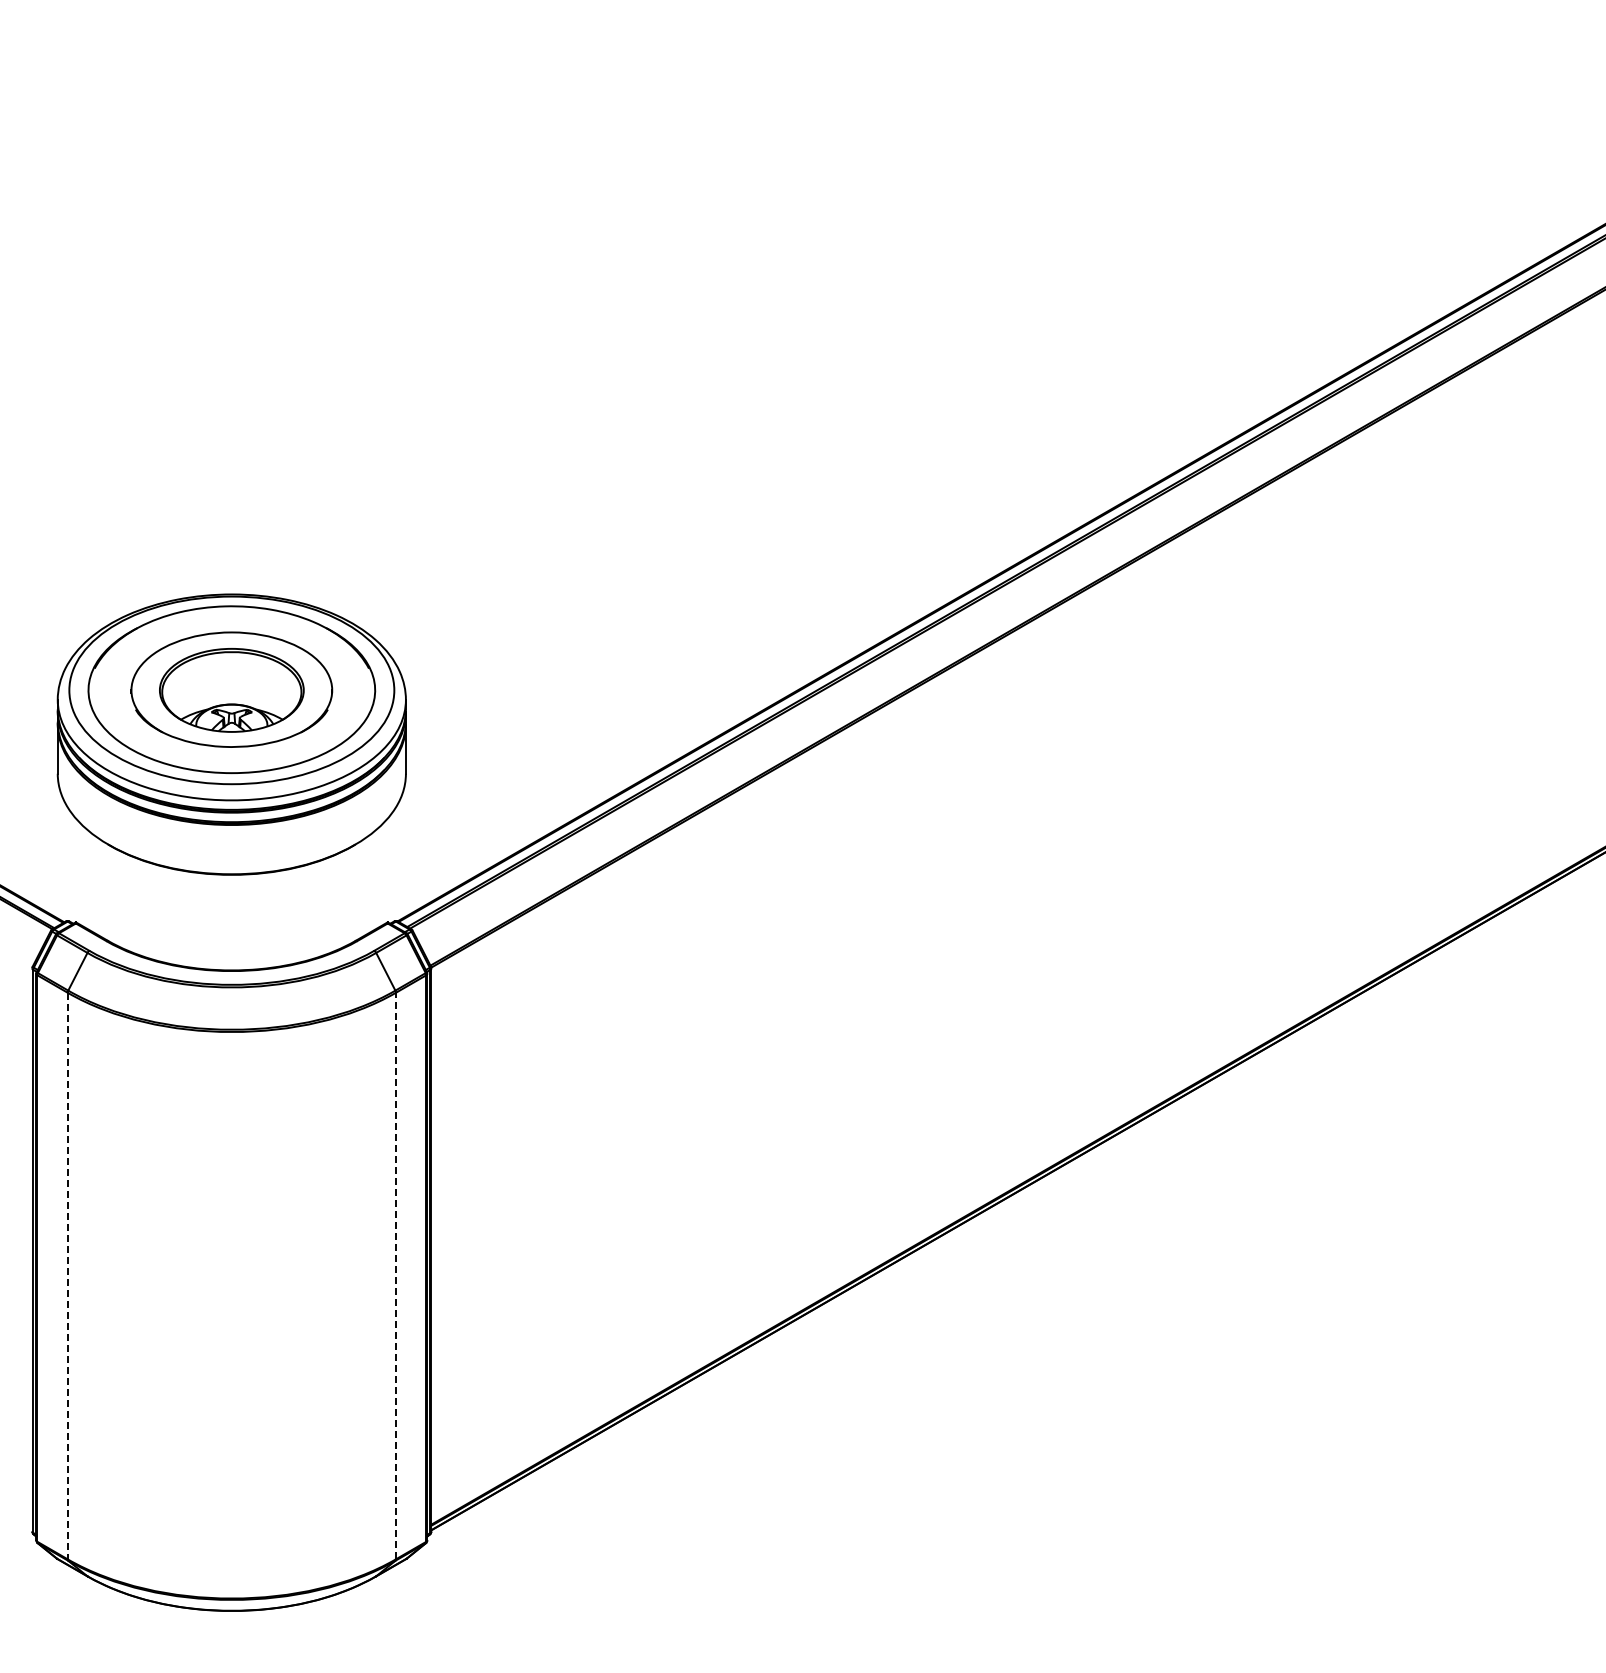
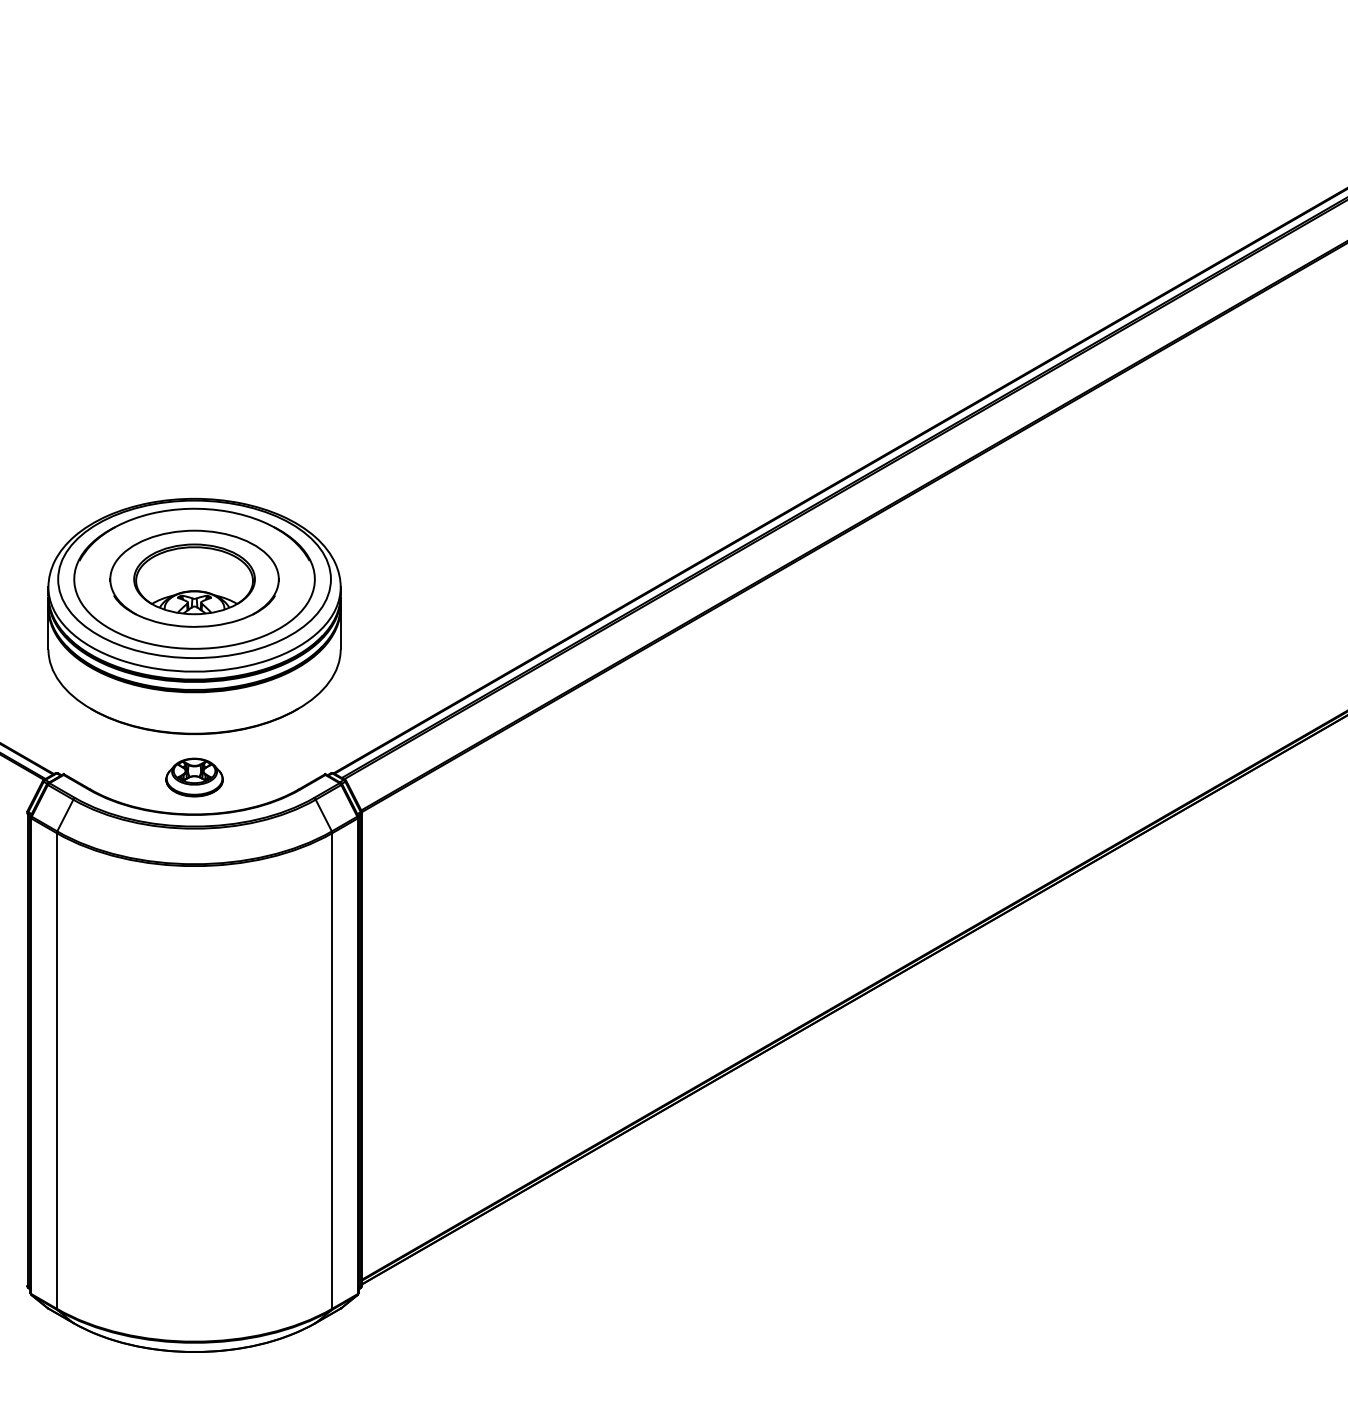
part: (231, 926) -> (194, 777), added
line: (395, 1275) -> (331, 1070), dashed -> solid
line: (67, 1276) -> (56, 1071), dashed -> solid

